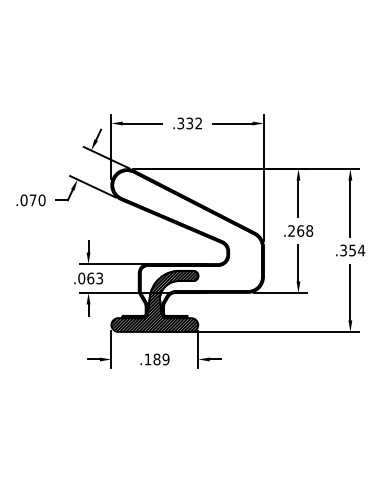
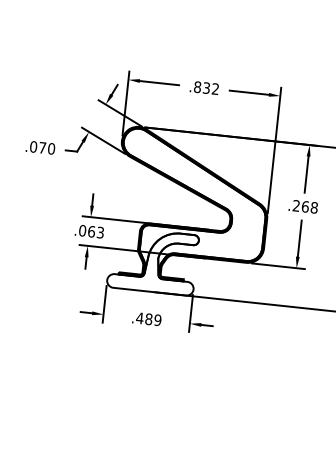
text: (180, 123) -> (197, 87), .332 -> .832
hatch: (154, 300) -> (152, 260), removed
text: (147, 359) -> (139, 318), .189 -> .489

